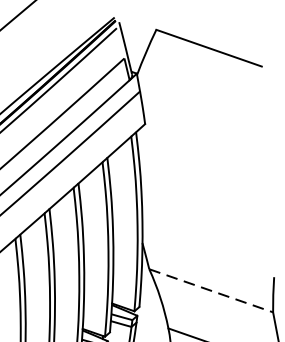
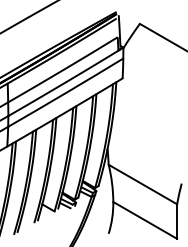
line: (212, 290) -> (143, 184), dashed -> solid

